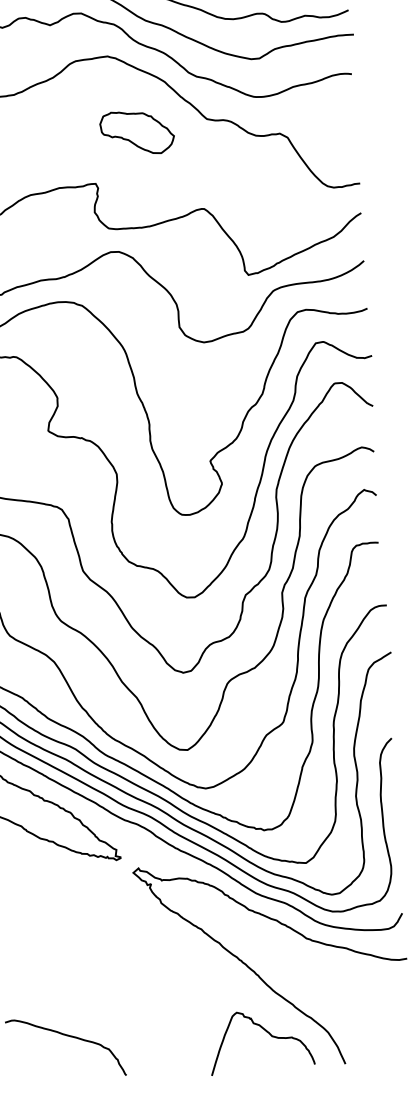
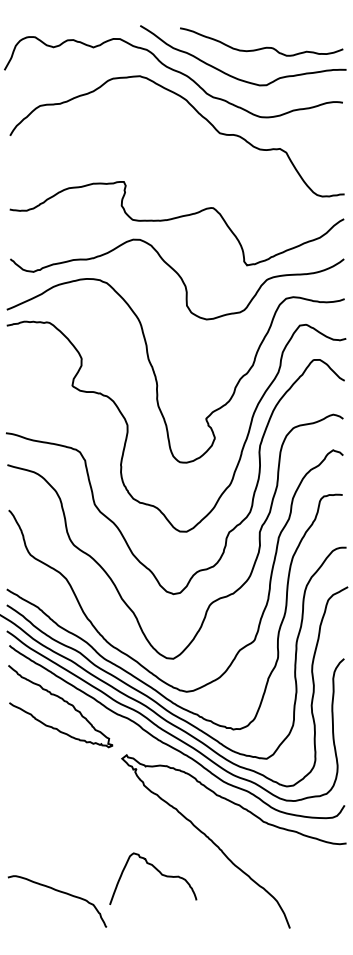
part: (136, 133) -> (160, 141), removed
curve: (267, 1033) -> (158, 872), moved

